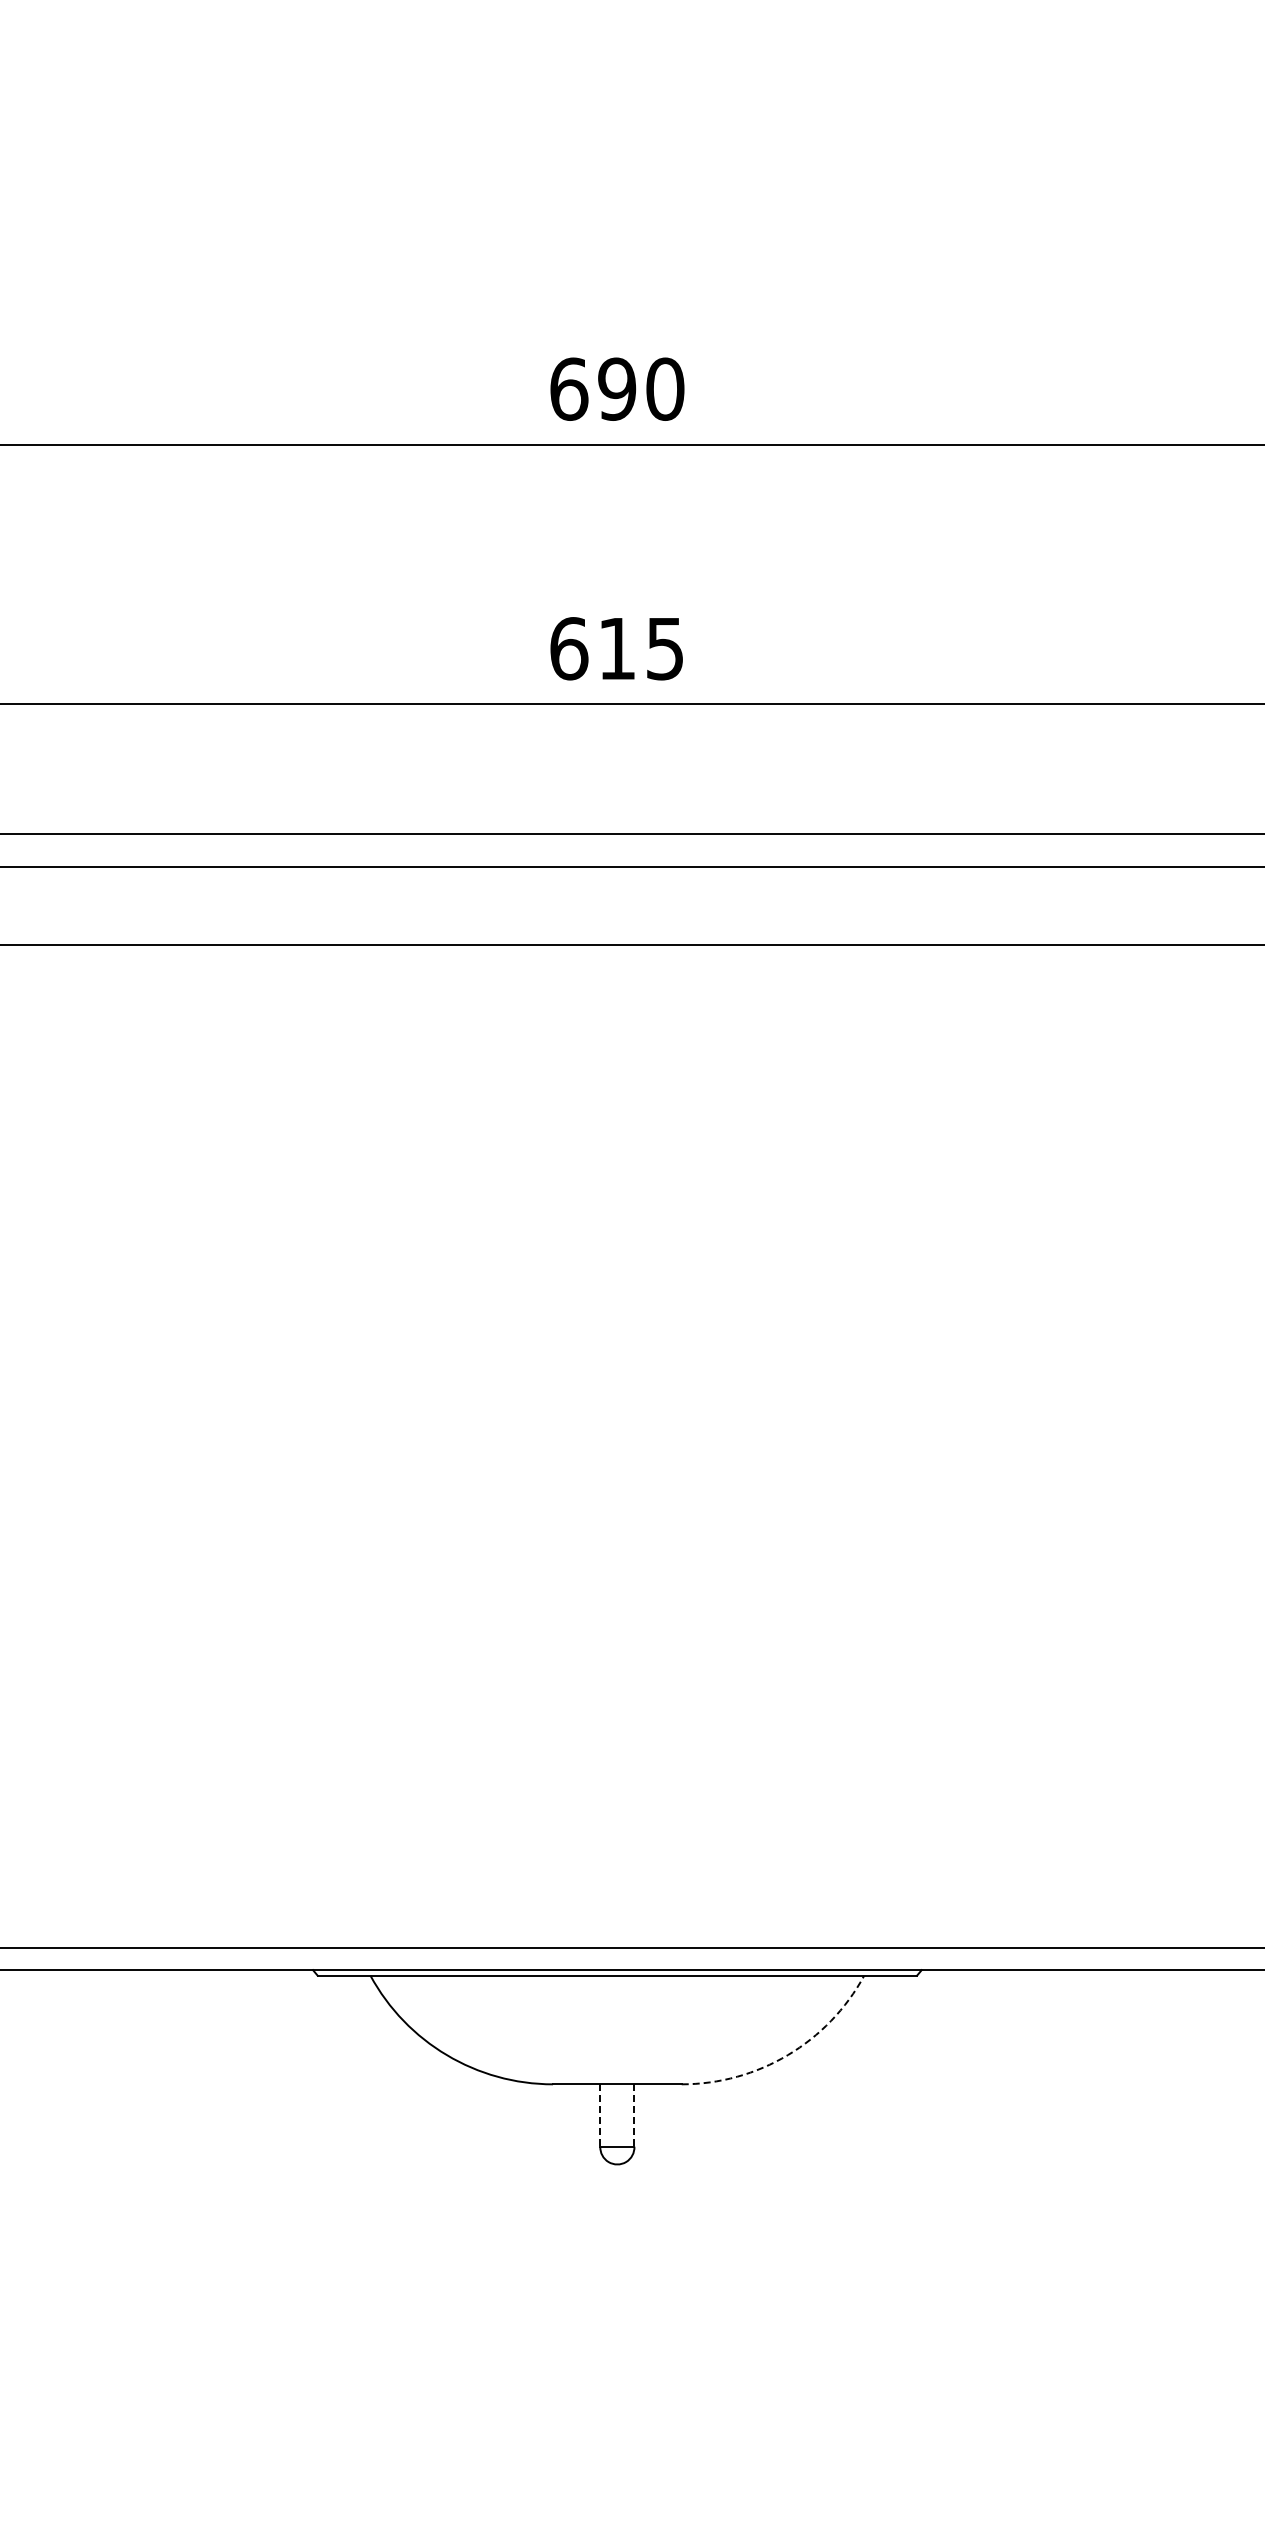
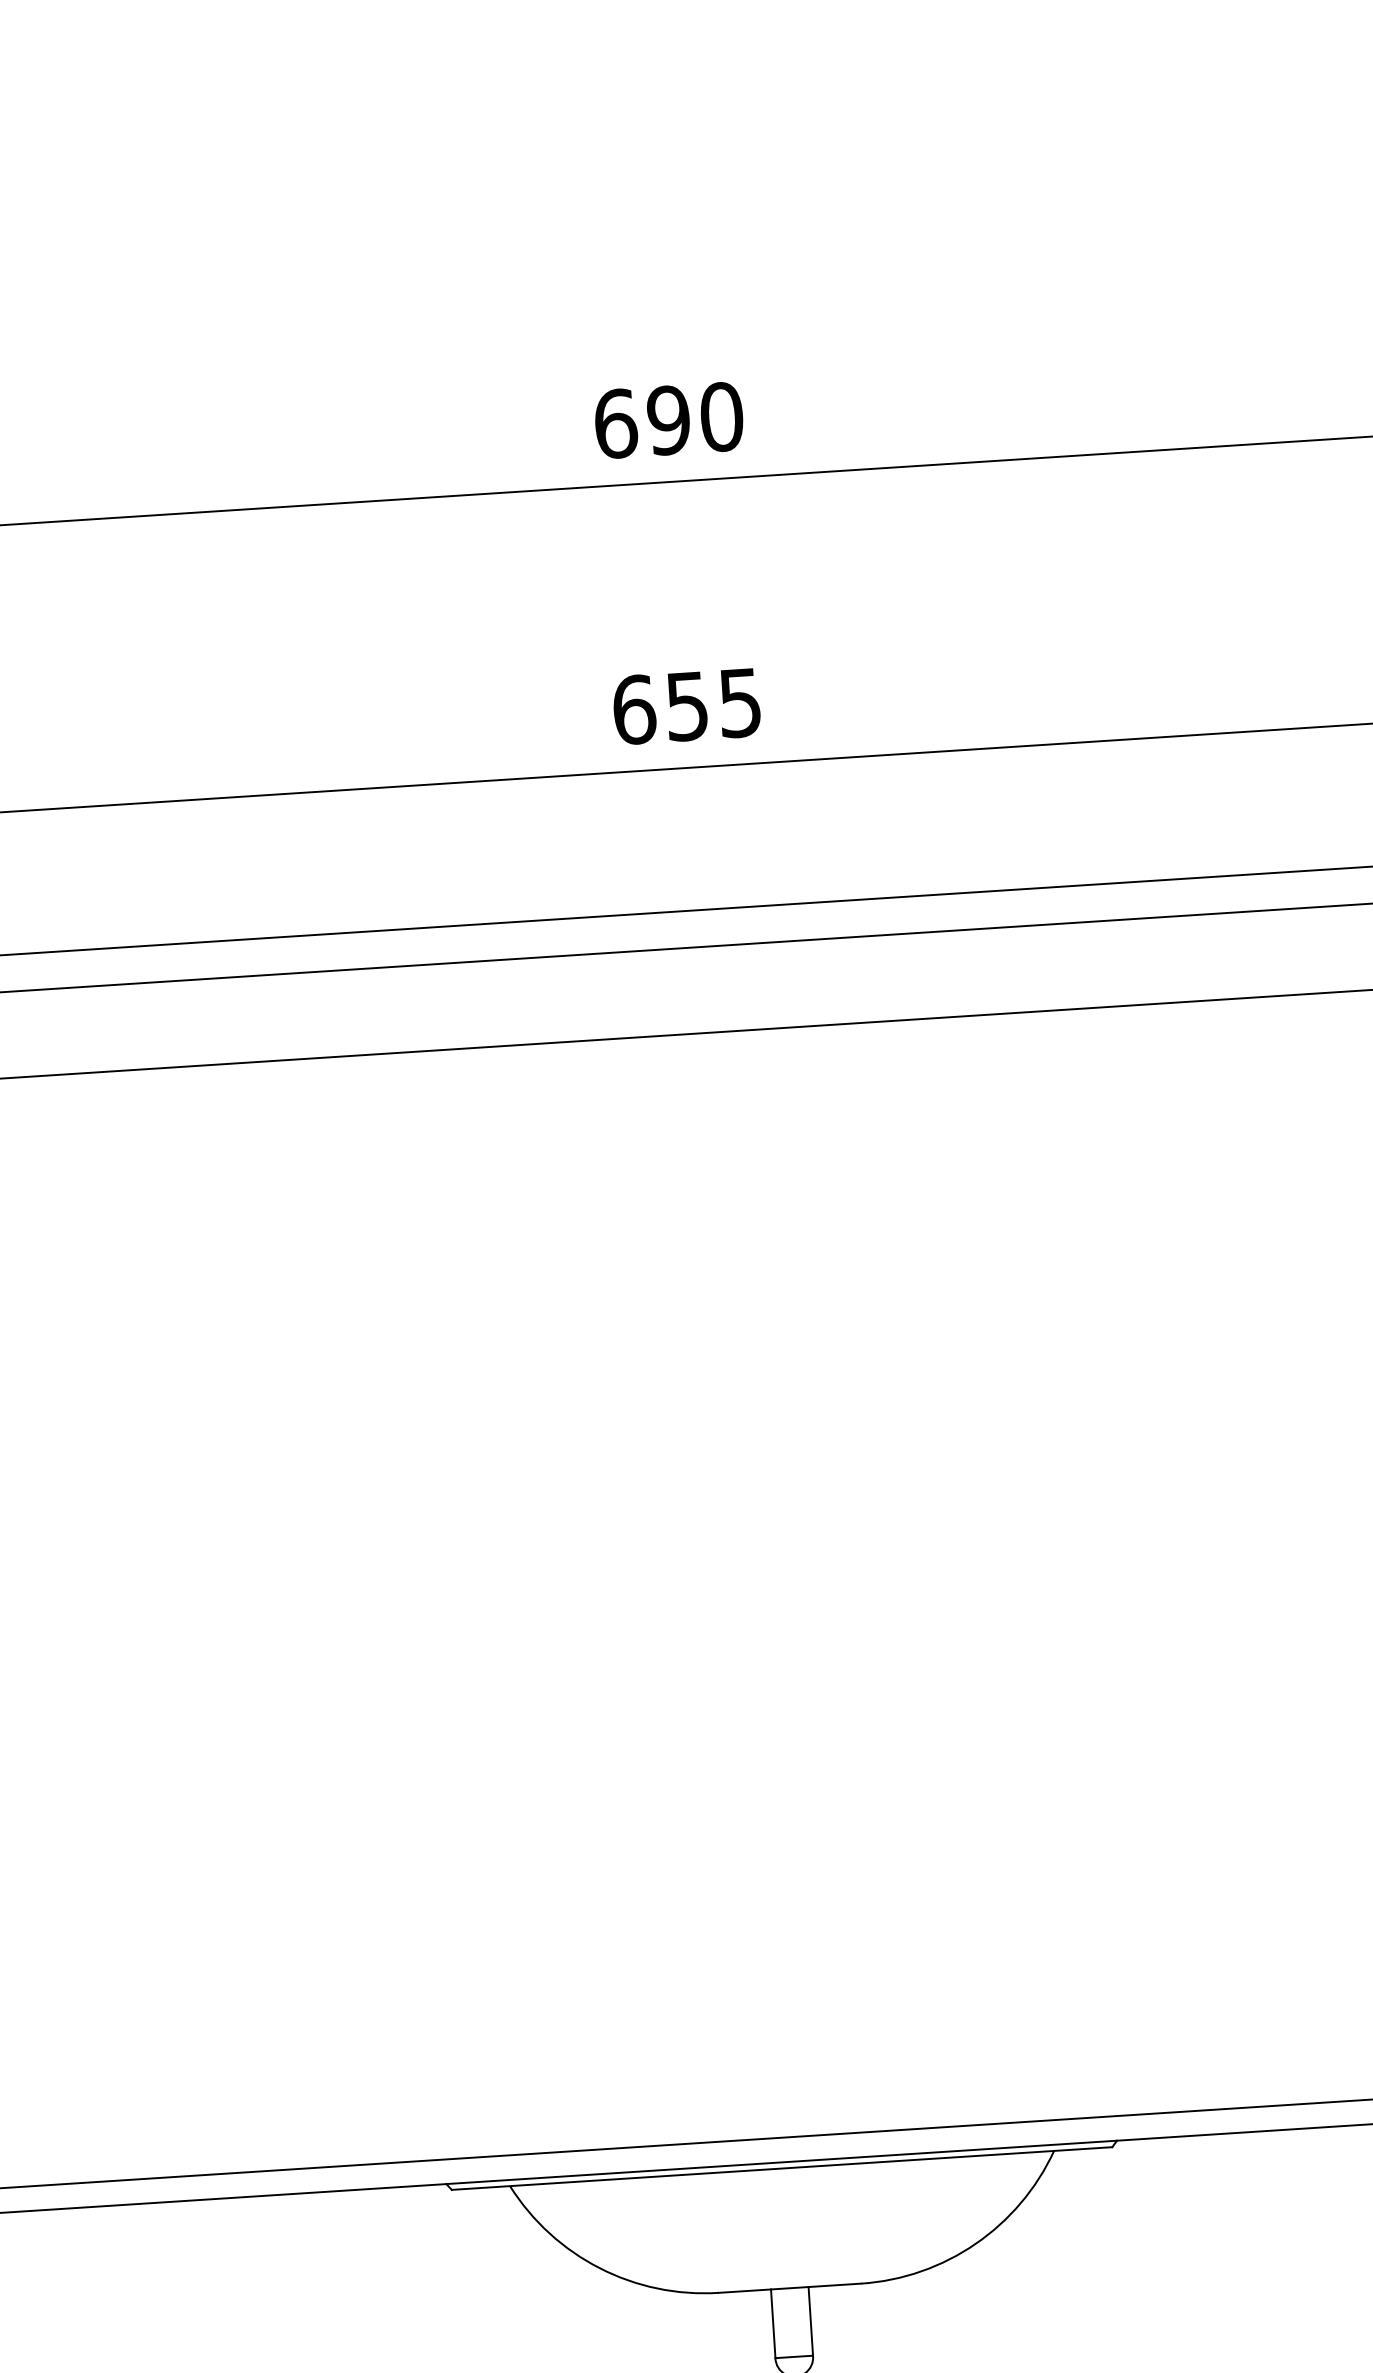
text: (616, 649) -> (686, 707), 615 -> 655
arc: (787, 2055) -> (975, 2244), dashed -> solid
line: (600, 2115) -> (773, 2323), dashed -> solid
line: (634, 2115) -> (810, 2321), dashed -> solid

